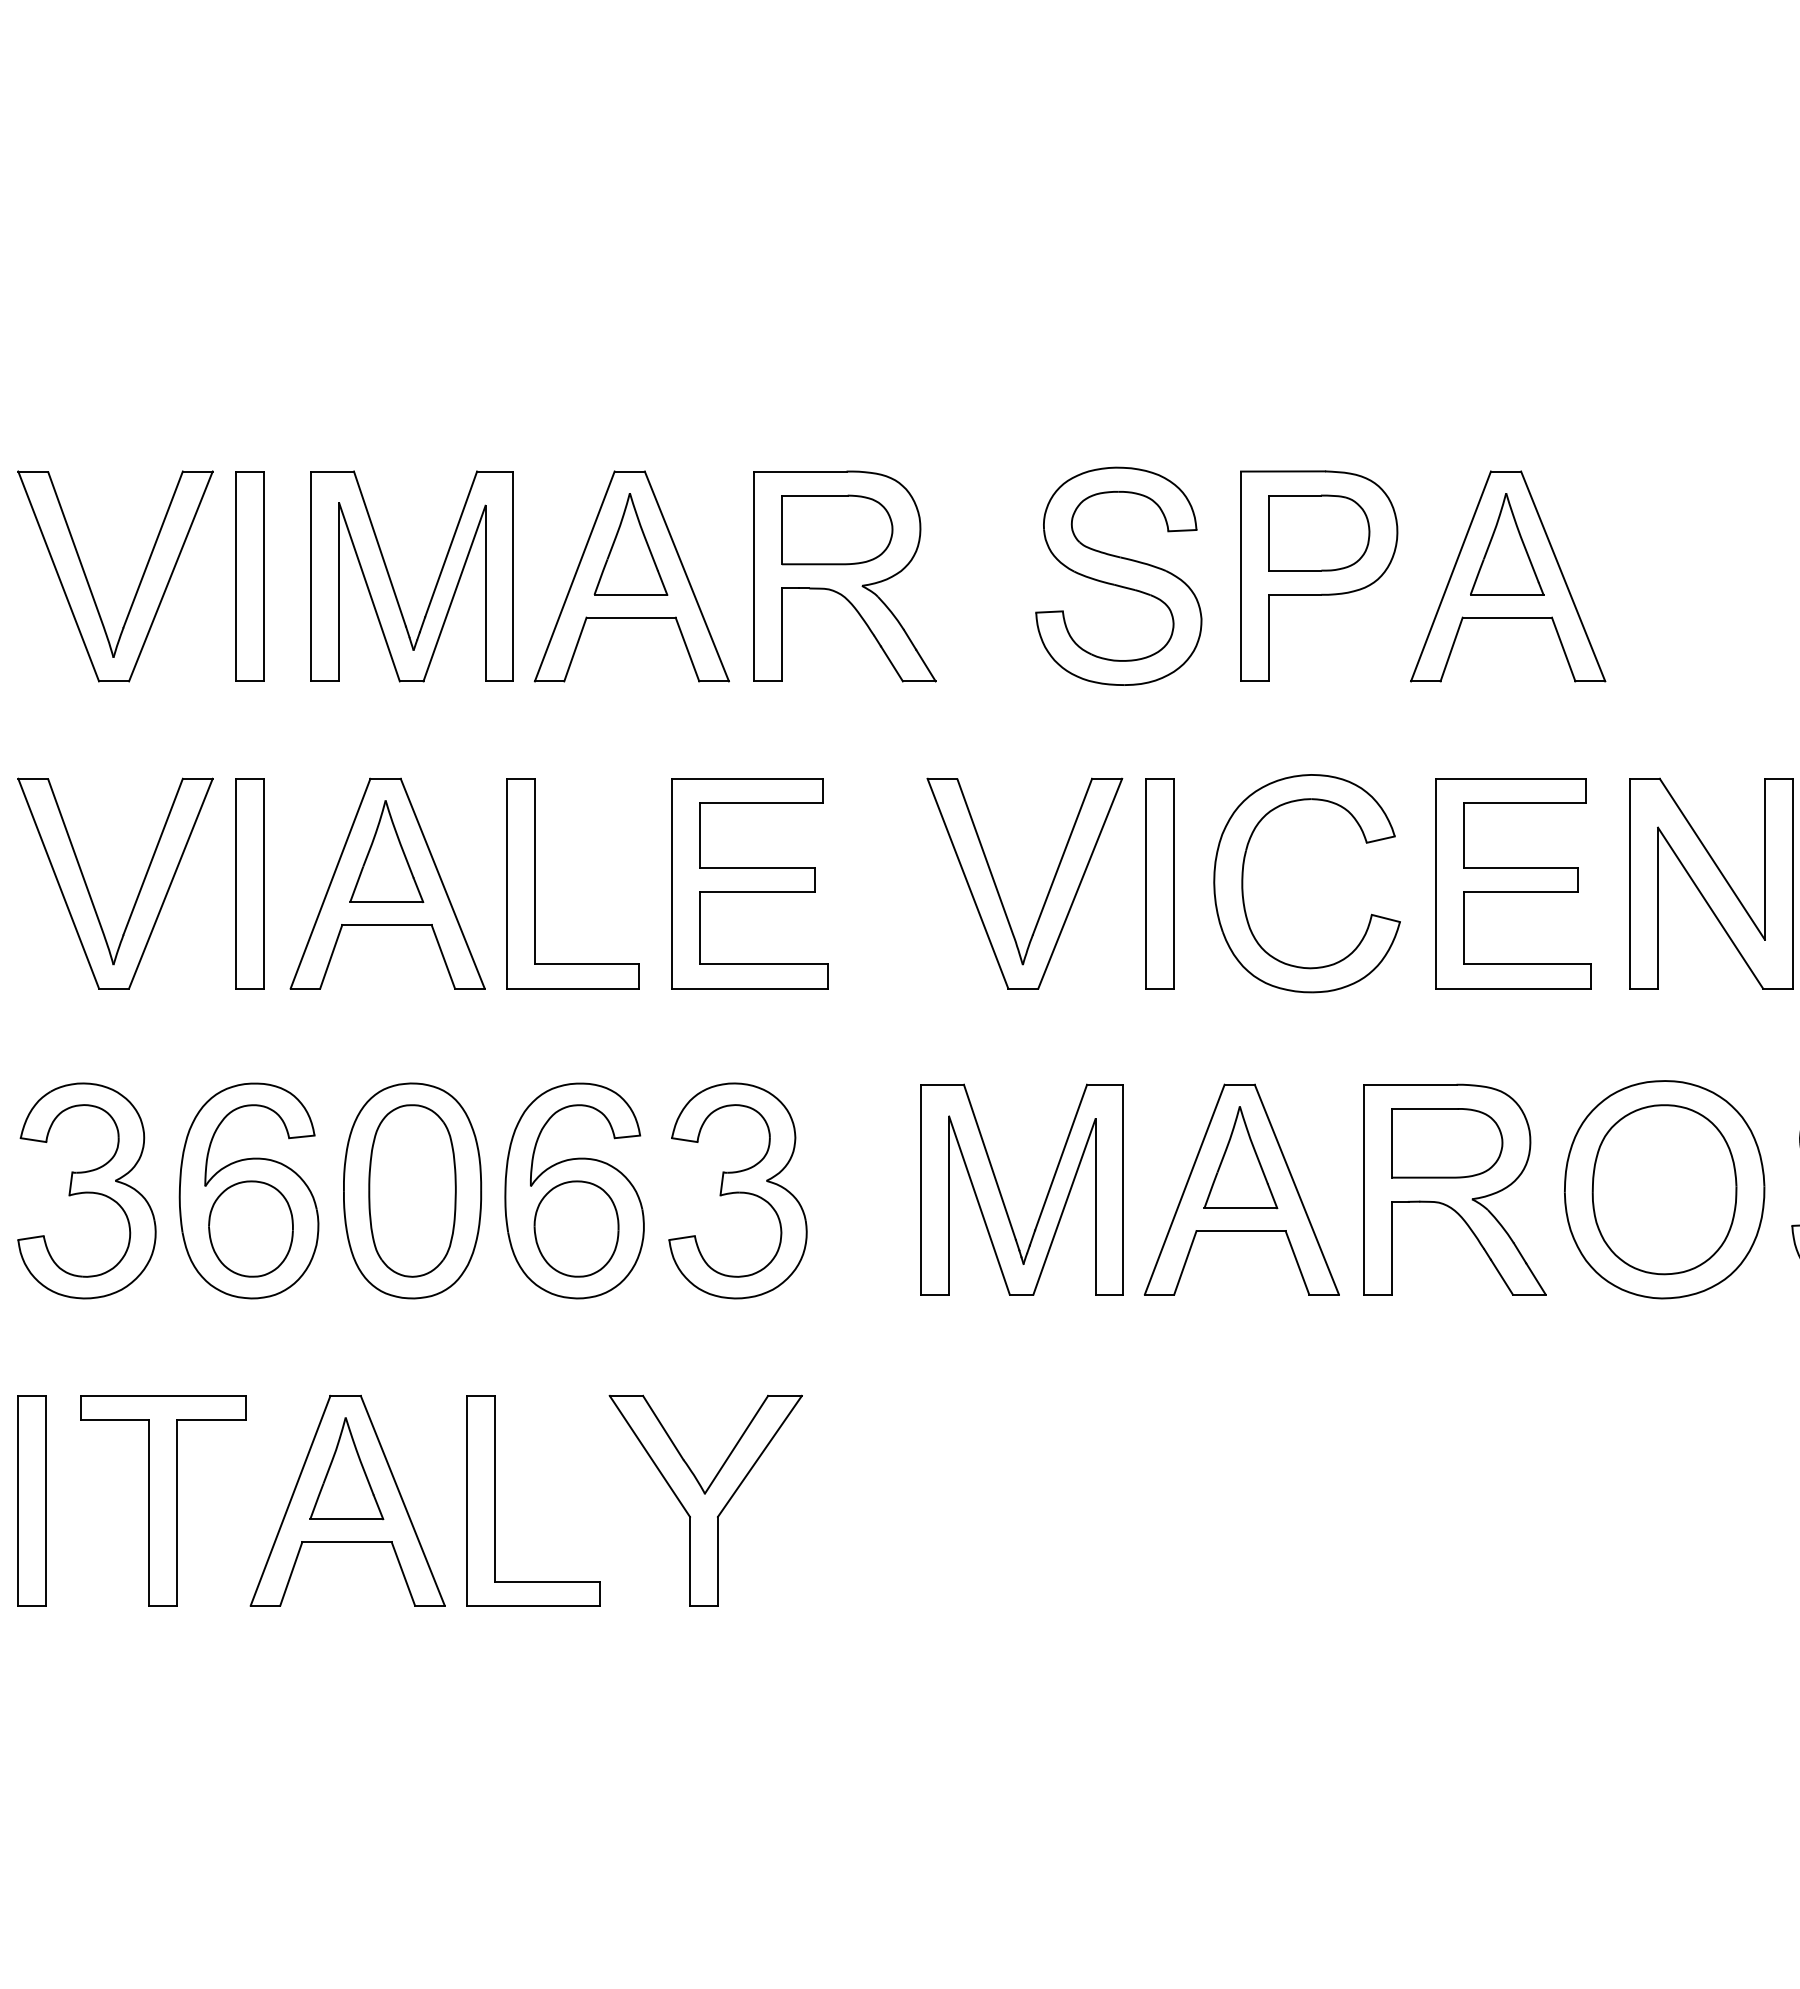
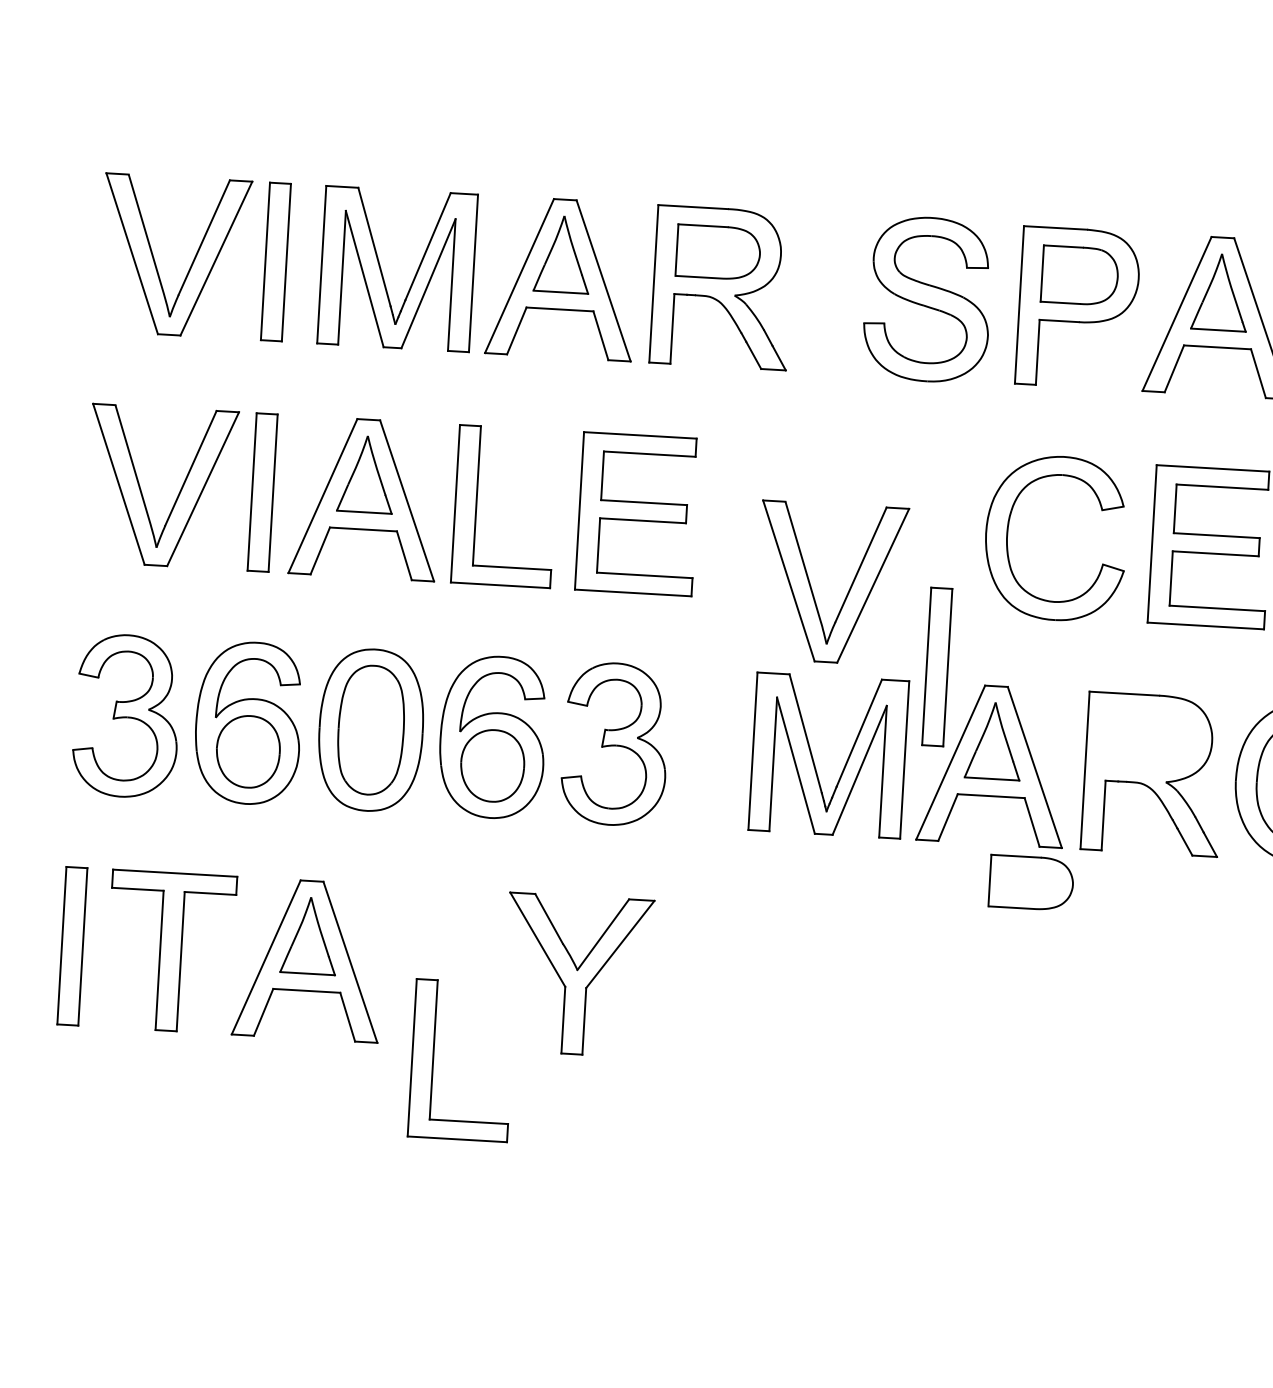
part: (1159, 883) -> (937, 666), moved
part: (1048, 890) -> (849, 589), moved
part: (1447, 1143) -> (1031, 883), moved
part: (495, 1500) -> (433, 1058), moved

